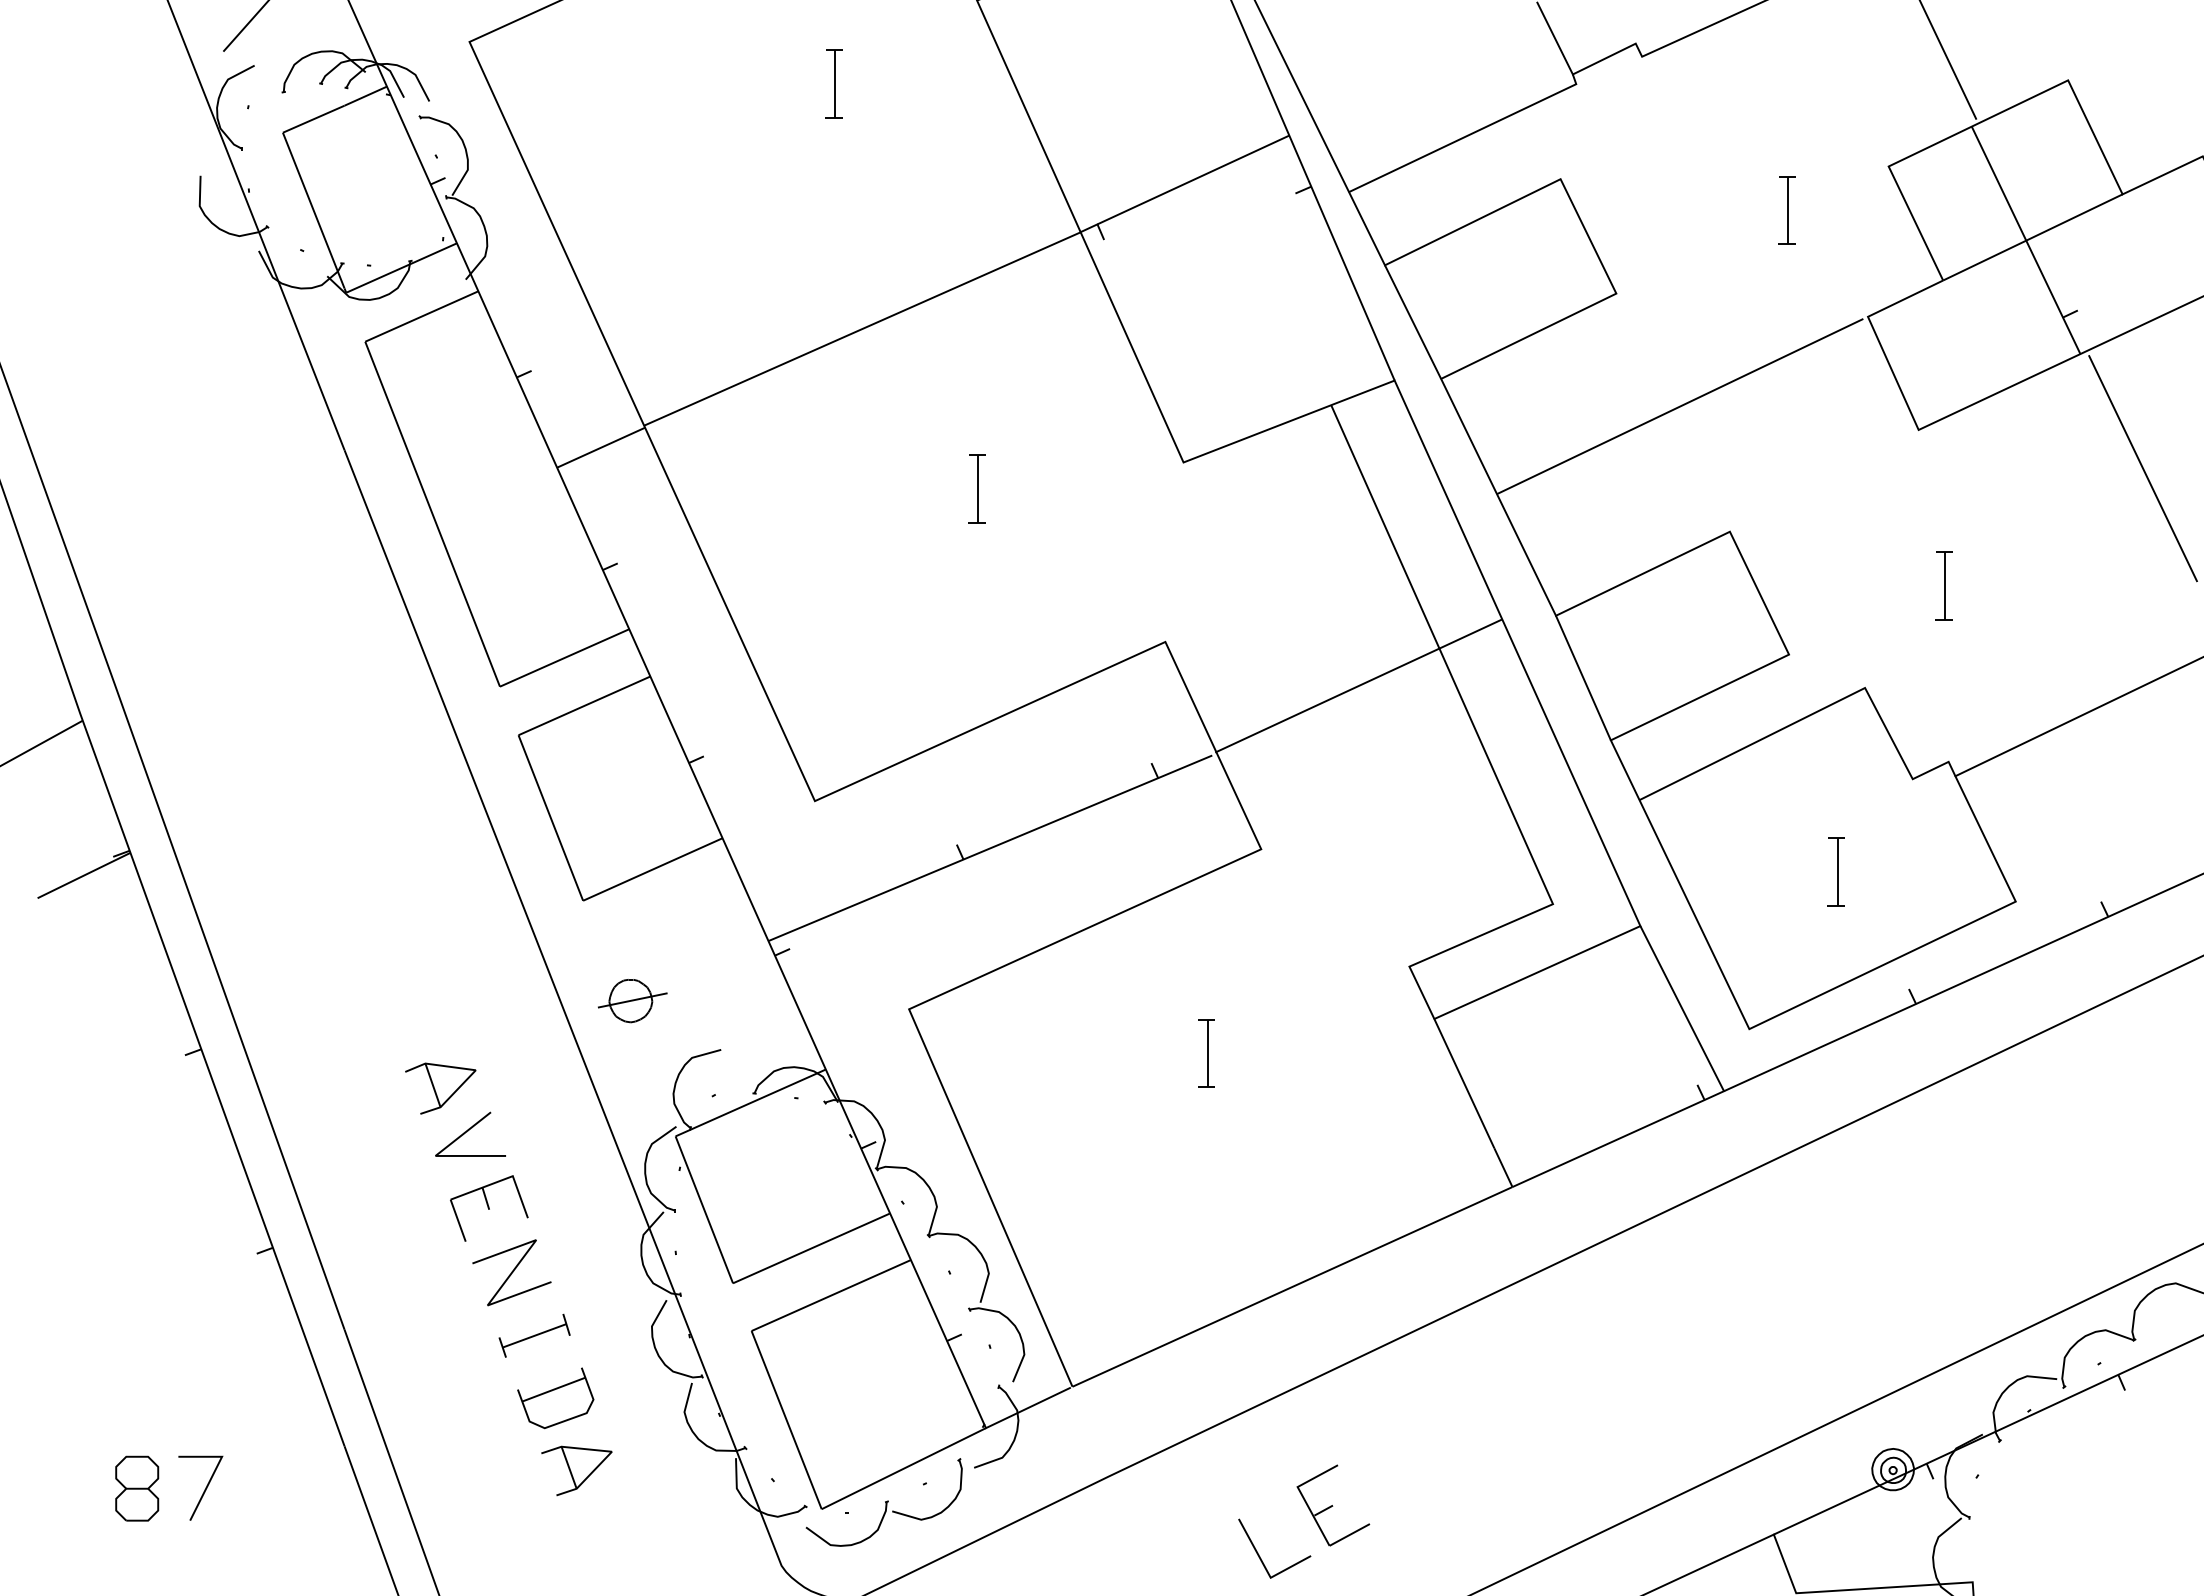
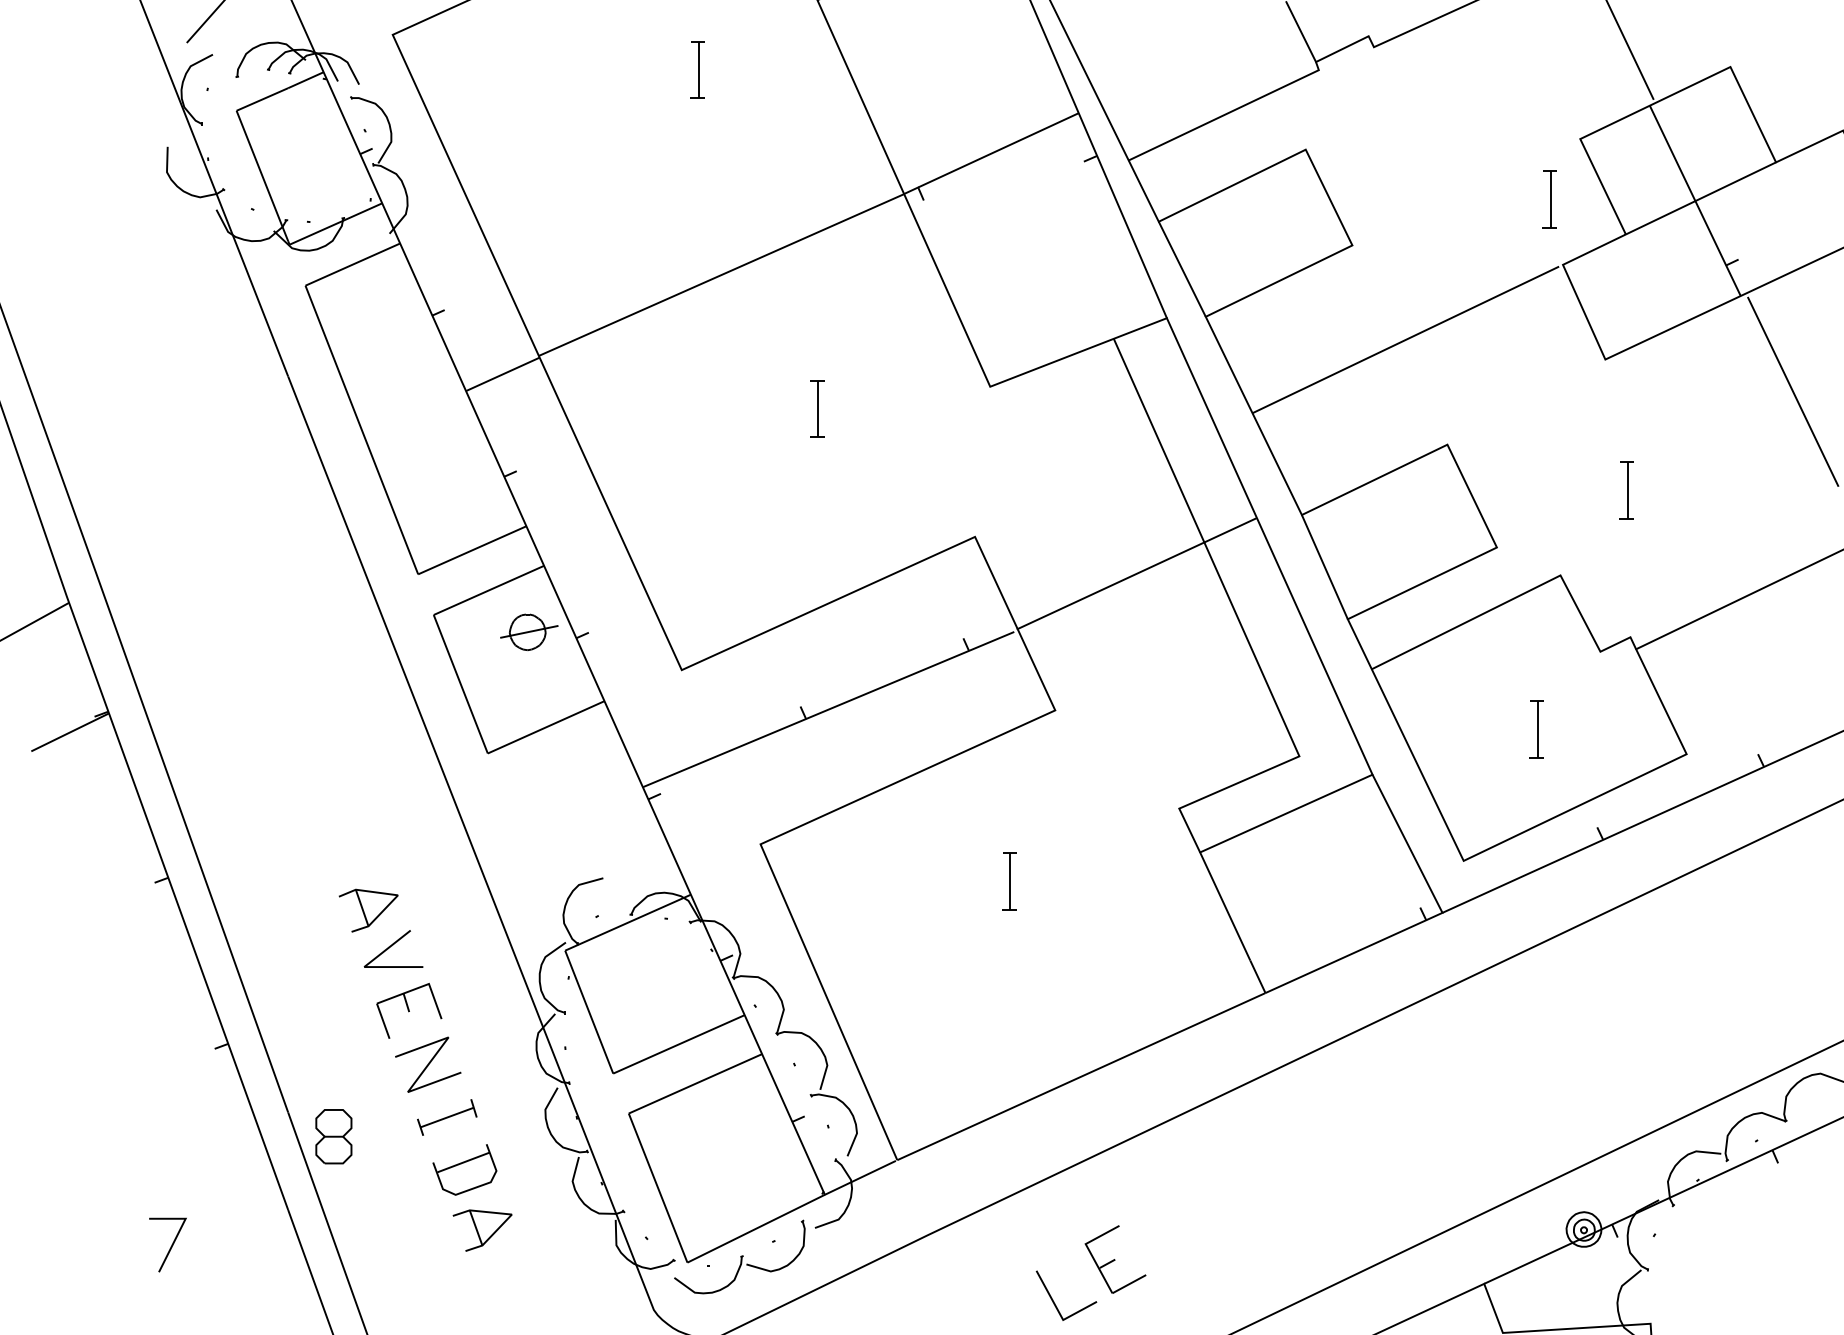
part: (1786, 210) -> (1549, 199), moved
part: (632, 1001) -> (529, 632), moved
part: (137, 1488) -> (334, 1136), moved

